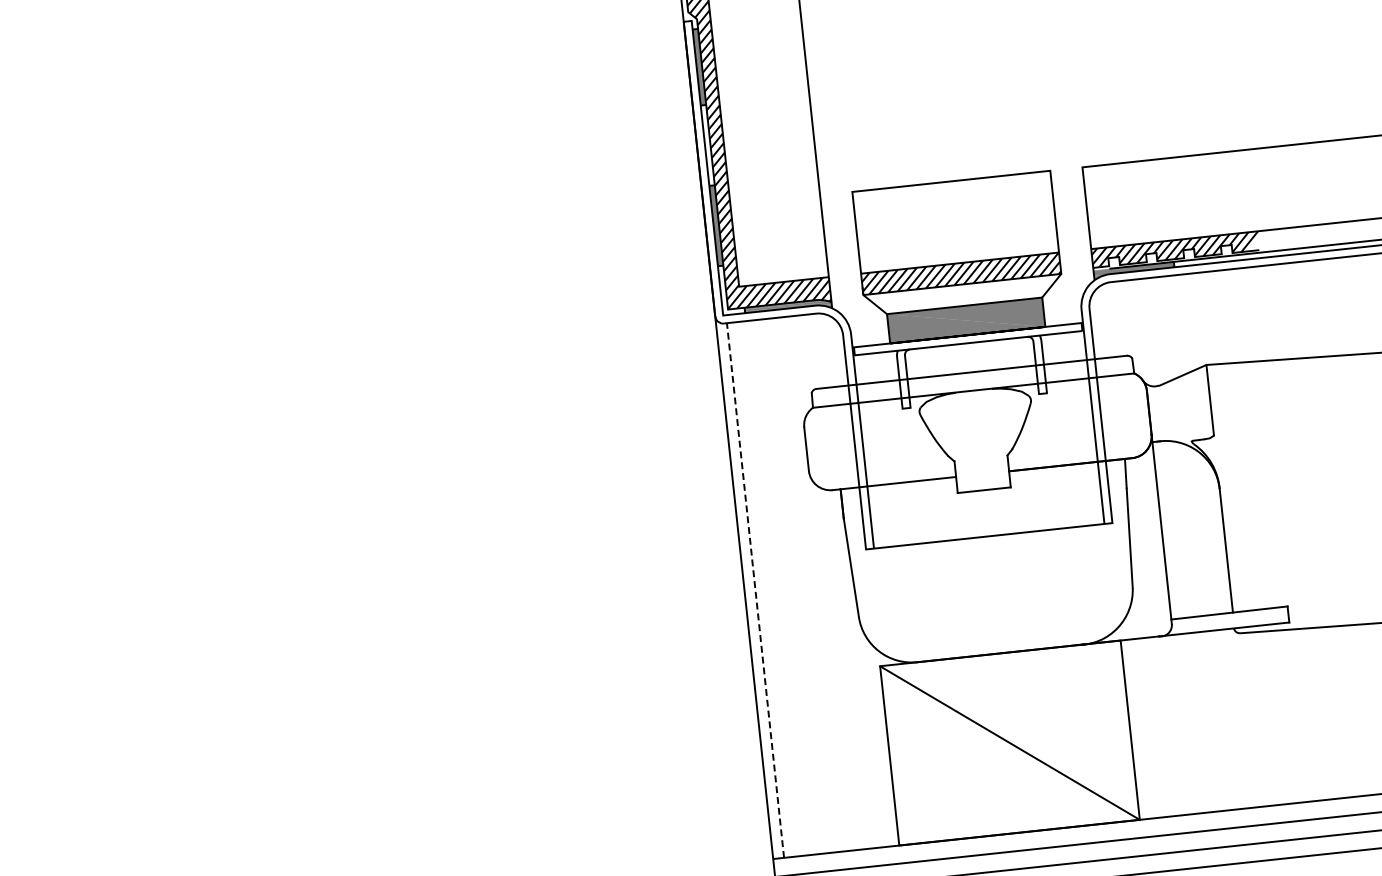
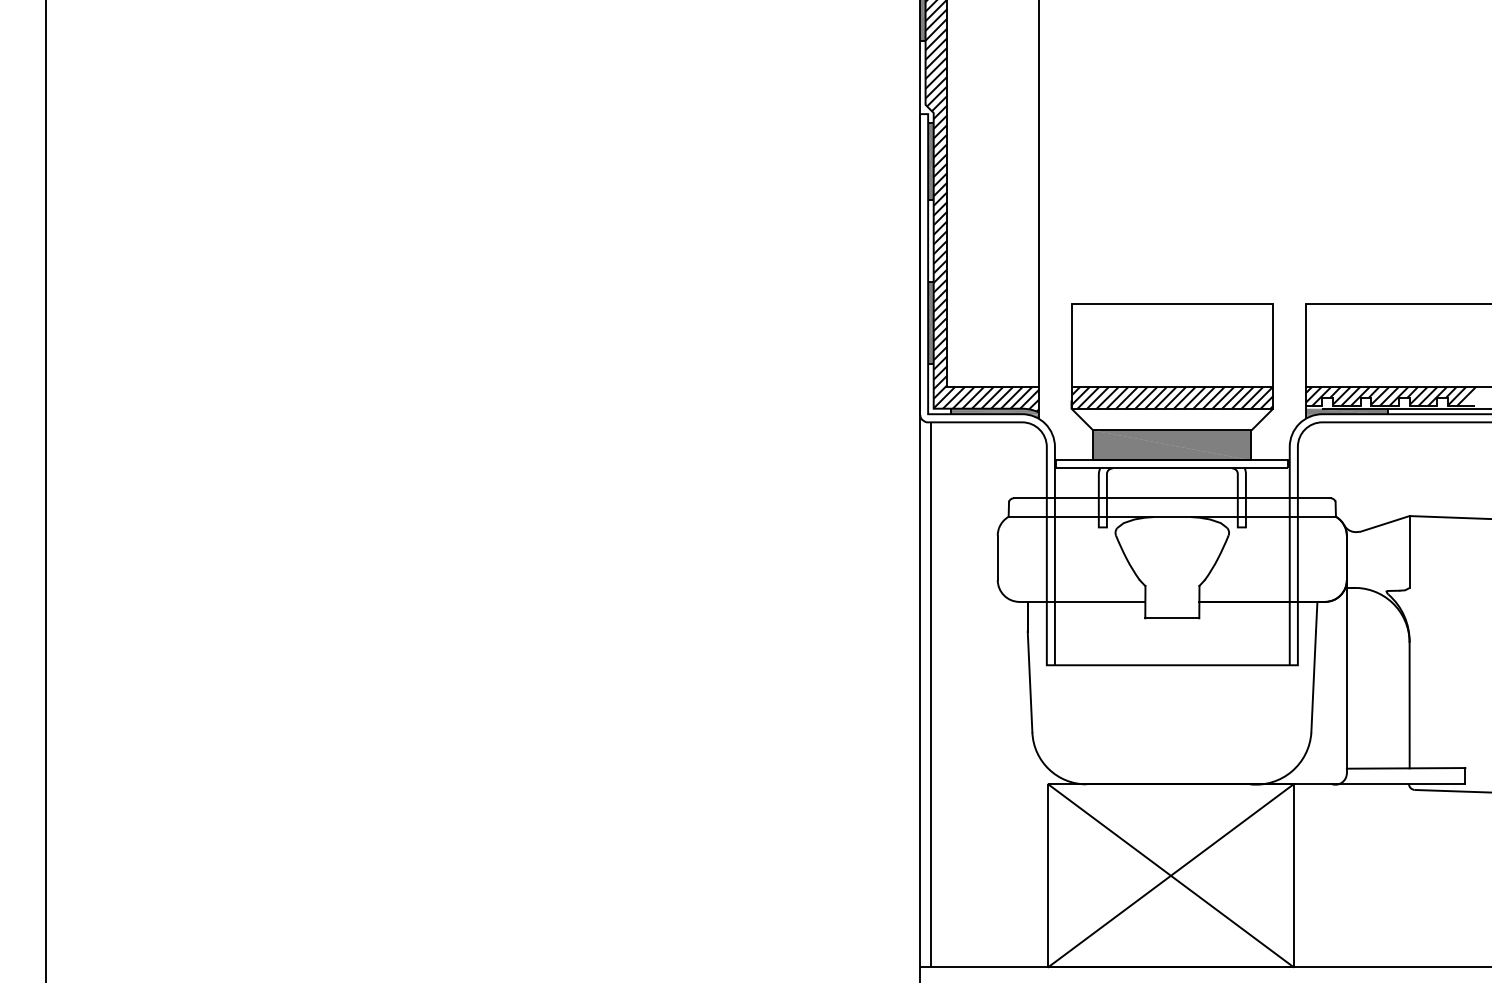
line: (755, 590) -> (931, 694), dashed -> solid
line: (1009, 742) -> (1170, 875), added

